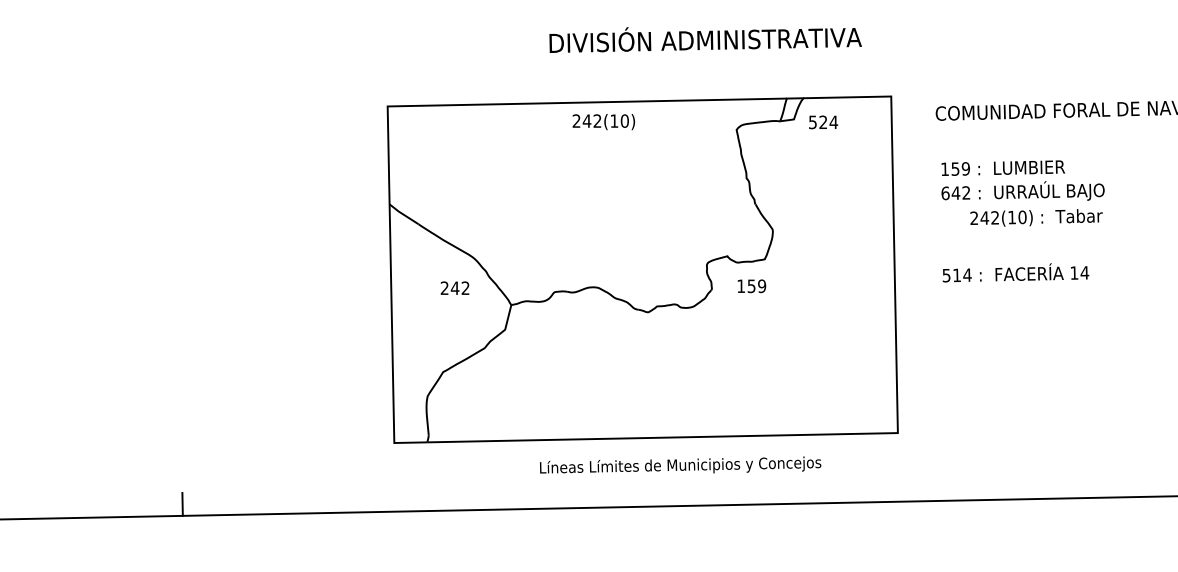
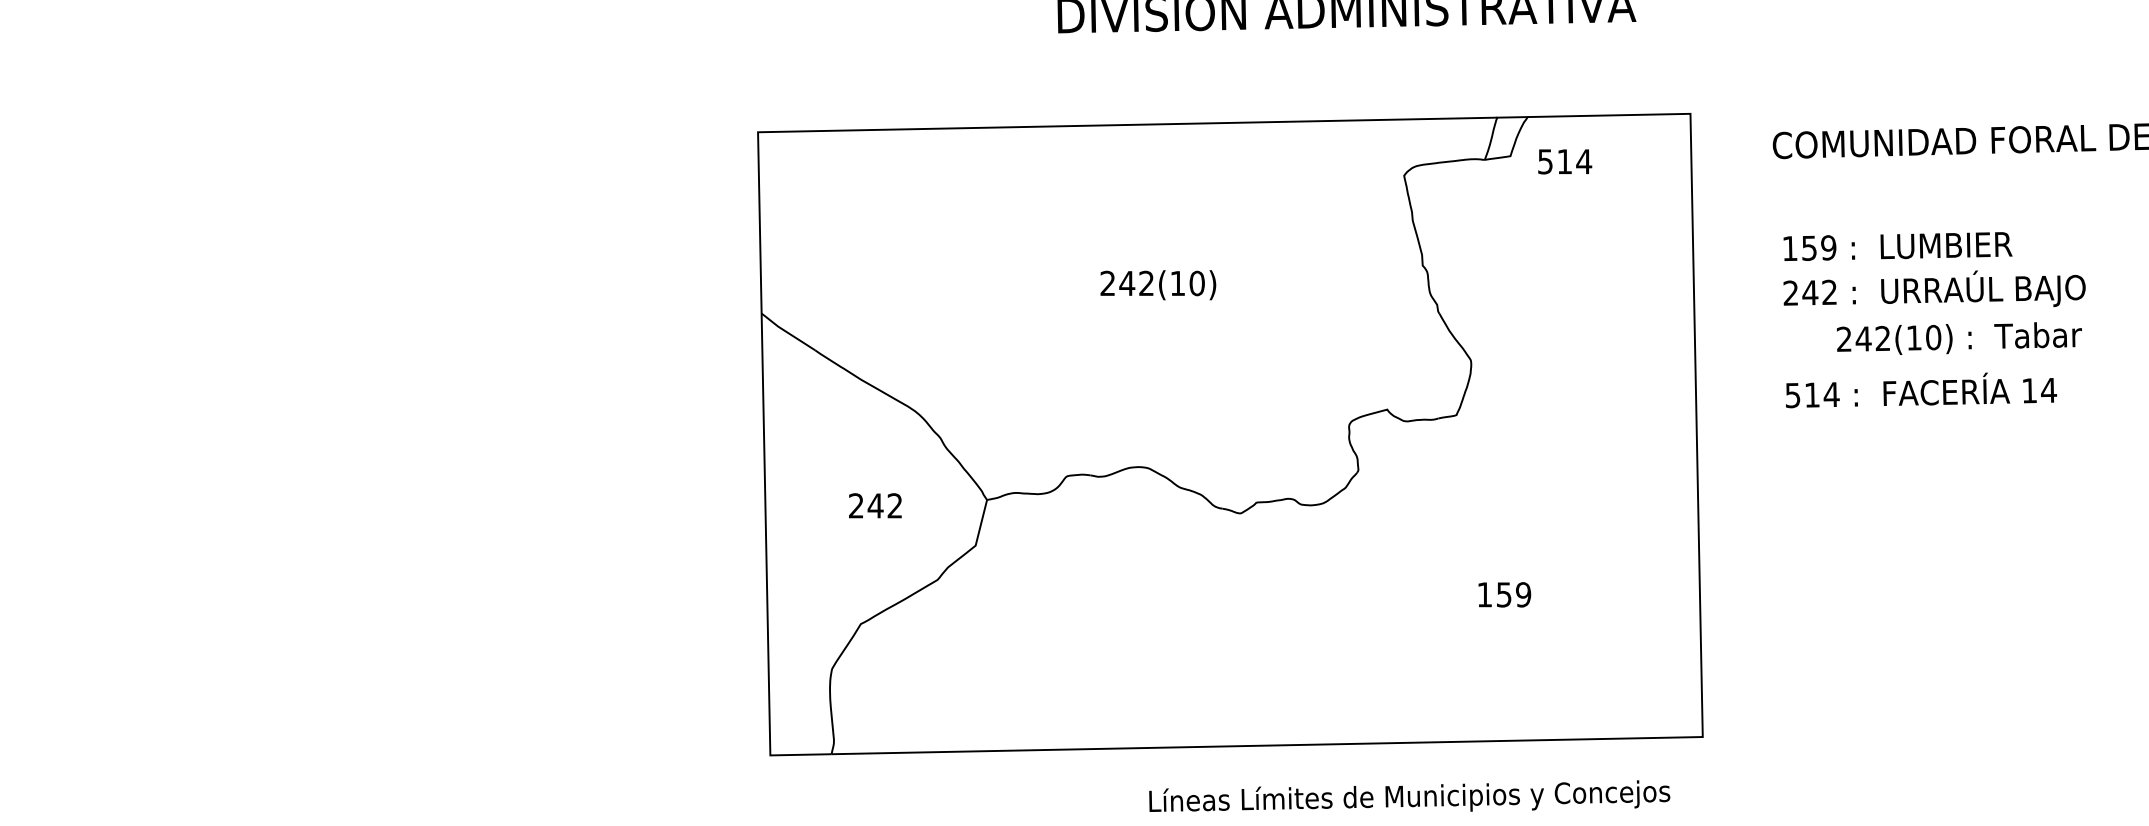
text: (823, 121) -> (1565, 160), 524 -> 514
text: (603, 122) -> (1157, 286), moved
text: (945, 193) -> (1790, 293), 642 -> 242
text: (1015, 272) -> (1920, 389), moved
text: (751, 286) -> (1503, 595), moved
text: (454, 287) -> (874, 504), moved
text: (680, 464) -> (1409, 795), moved

